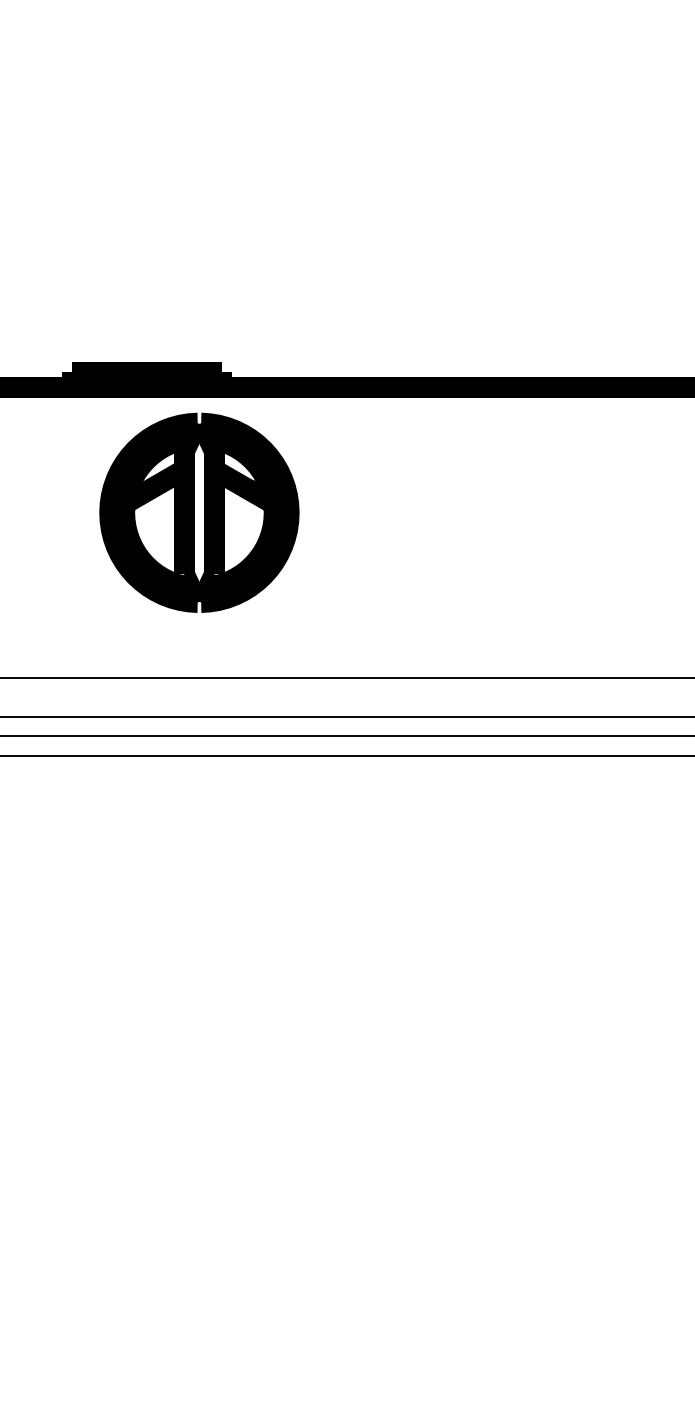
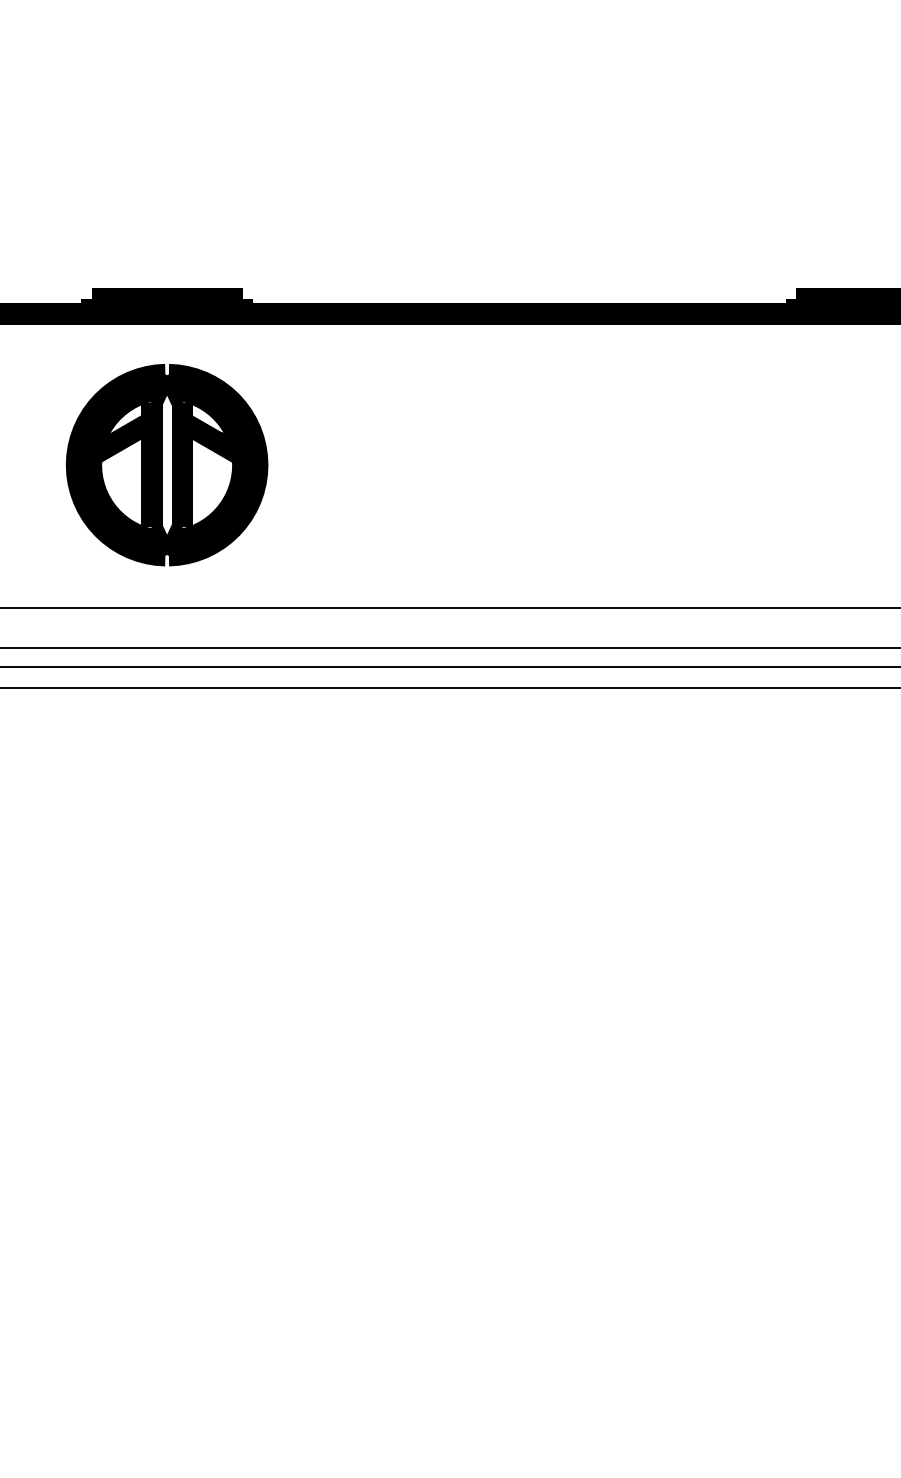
part: (198, 513) -> (166, 465), moved

